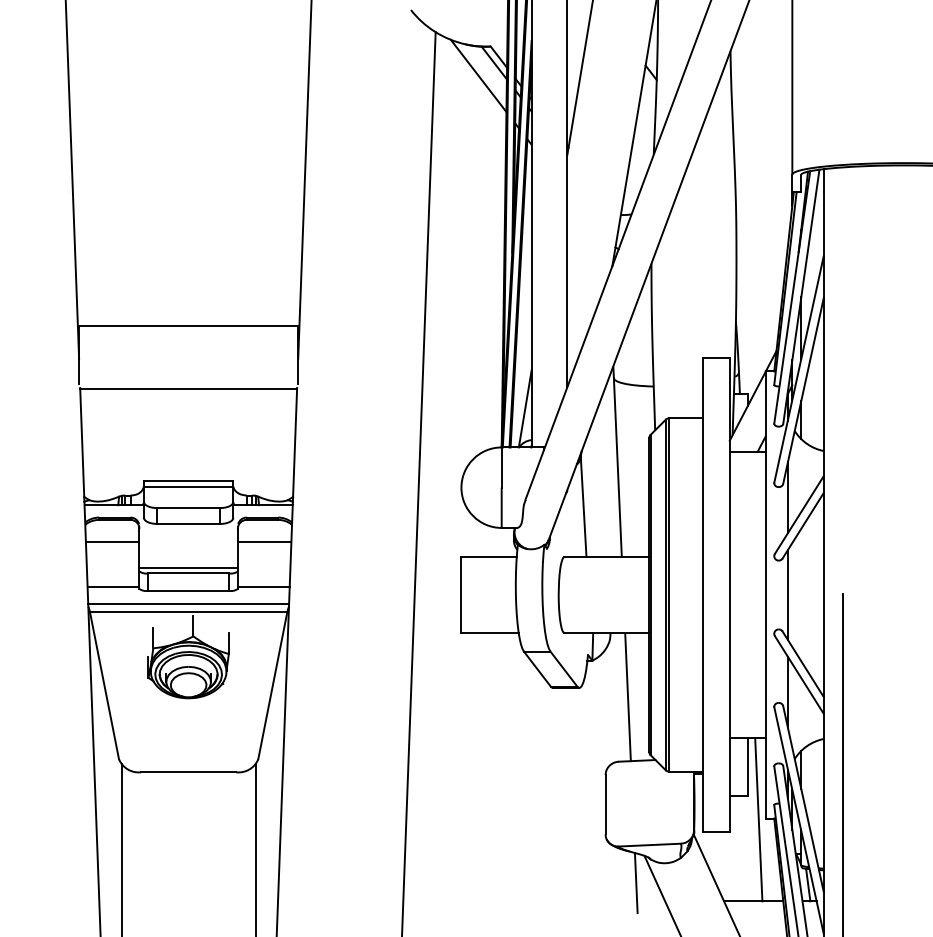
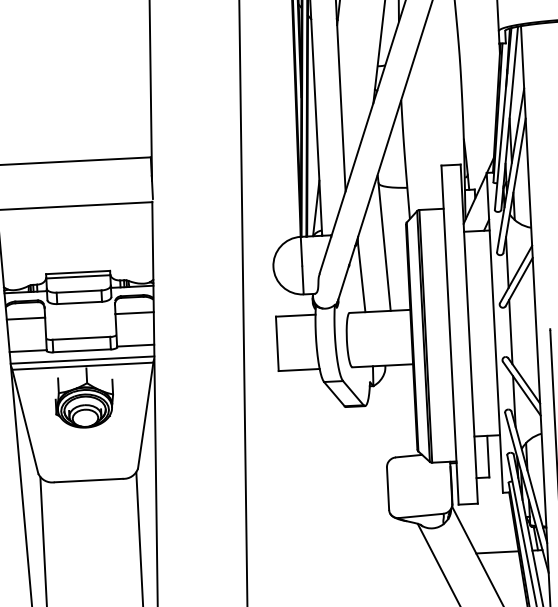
line: (188, 567) -> (81, 334), removed
line: (627, 697) -> (399, 411), removed
line: (758, 819) -> (497, 493), removed
line: (635, 883) -> (412, 543), removed

